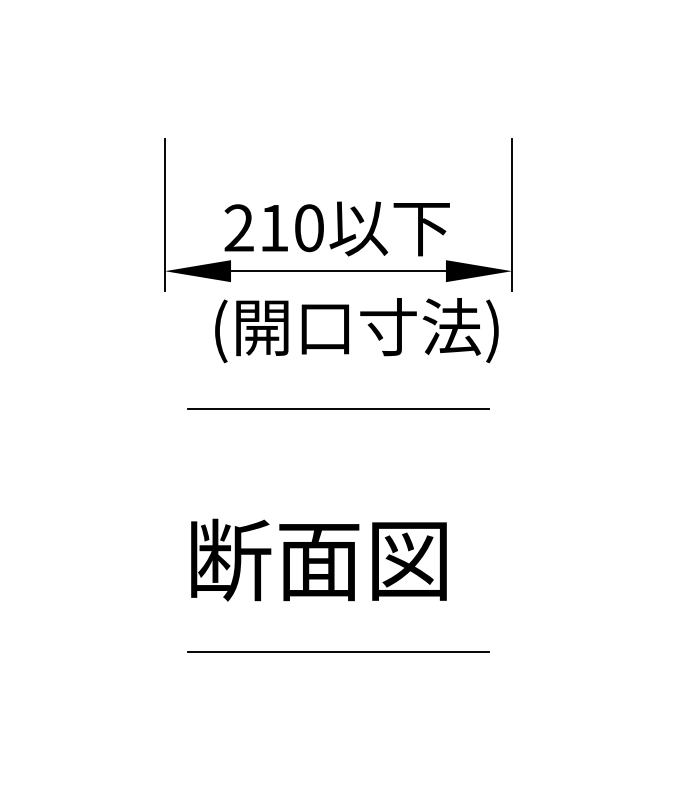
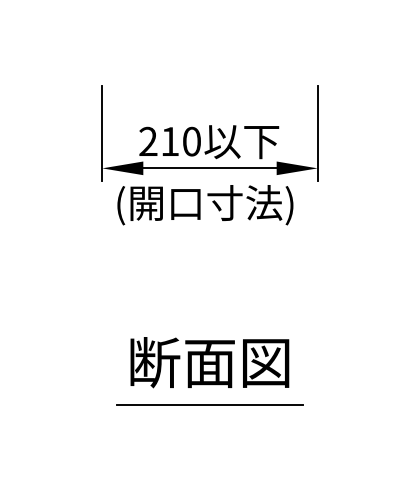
text: (357, 331) -> (205, 205), moved
line: (337, 408) -> (209, 253), removed
text: (318, 559) -> (209, 362), moved

